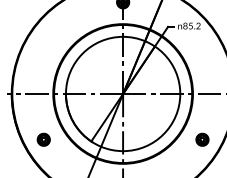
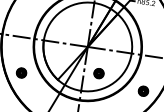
part: (142, 125) -> (99, 73), added

